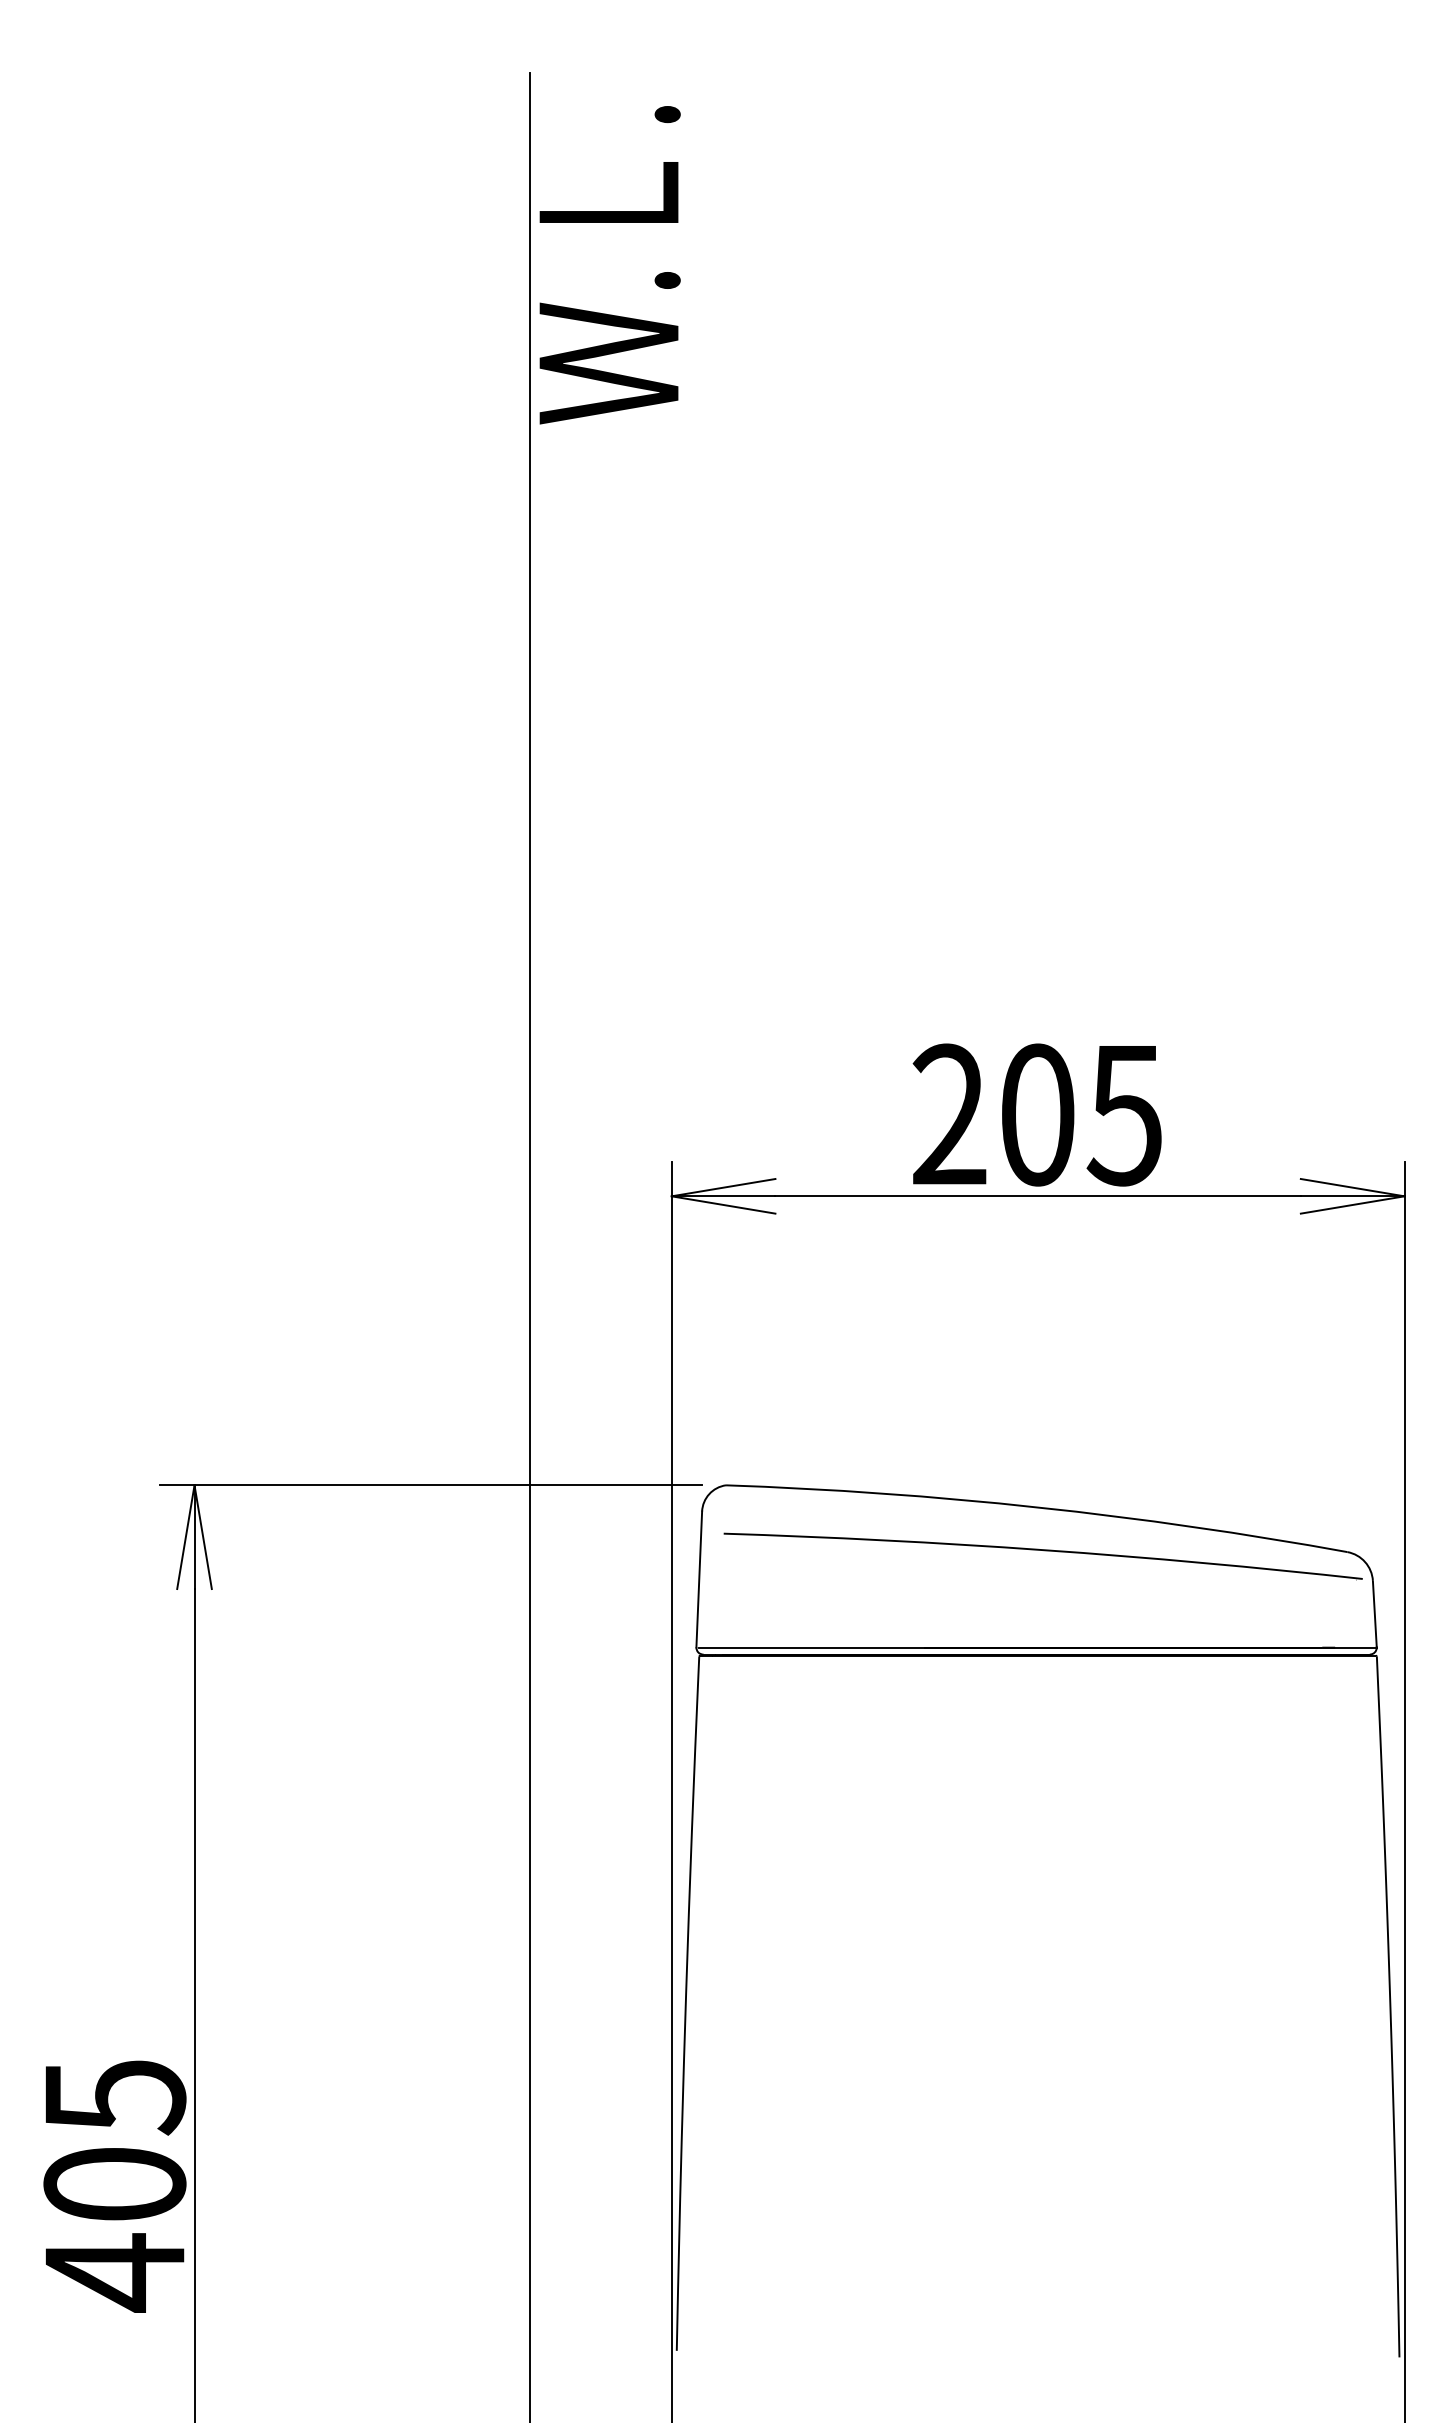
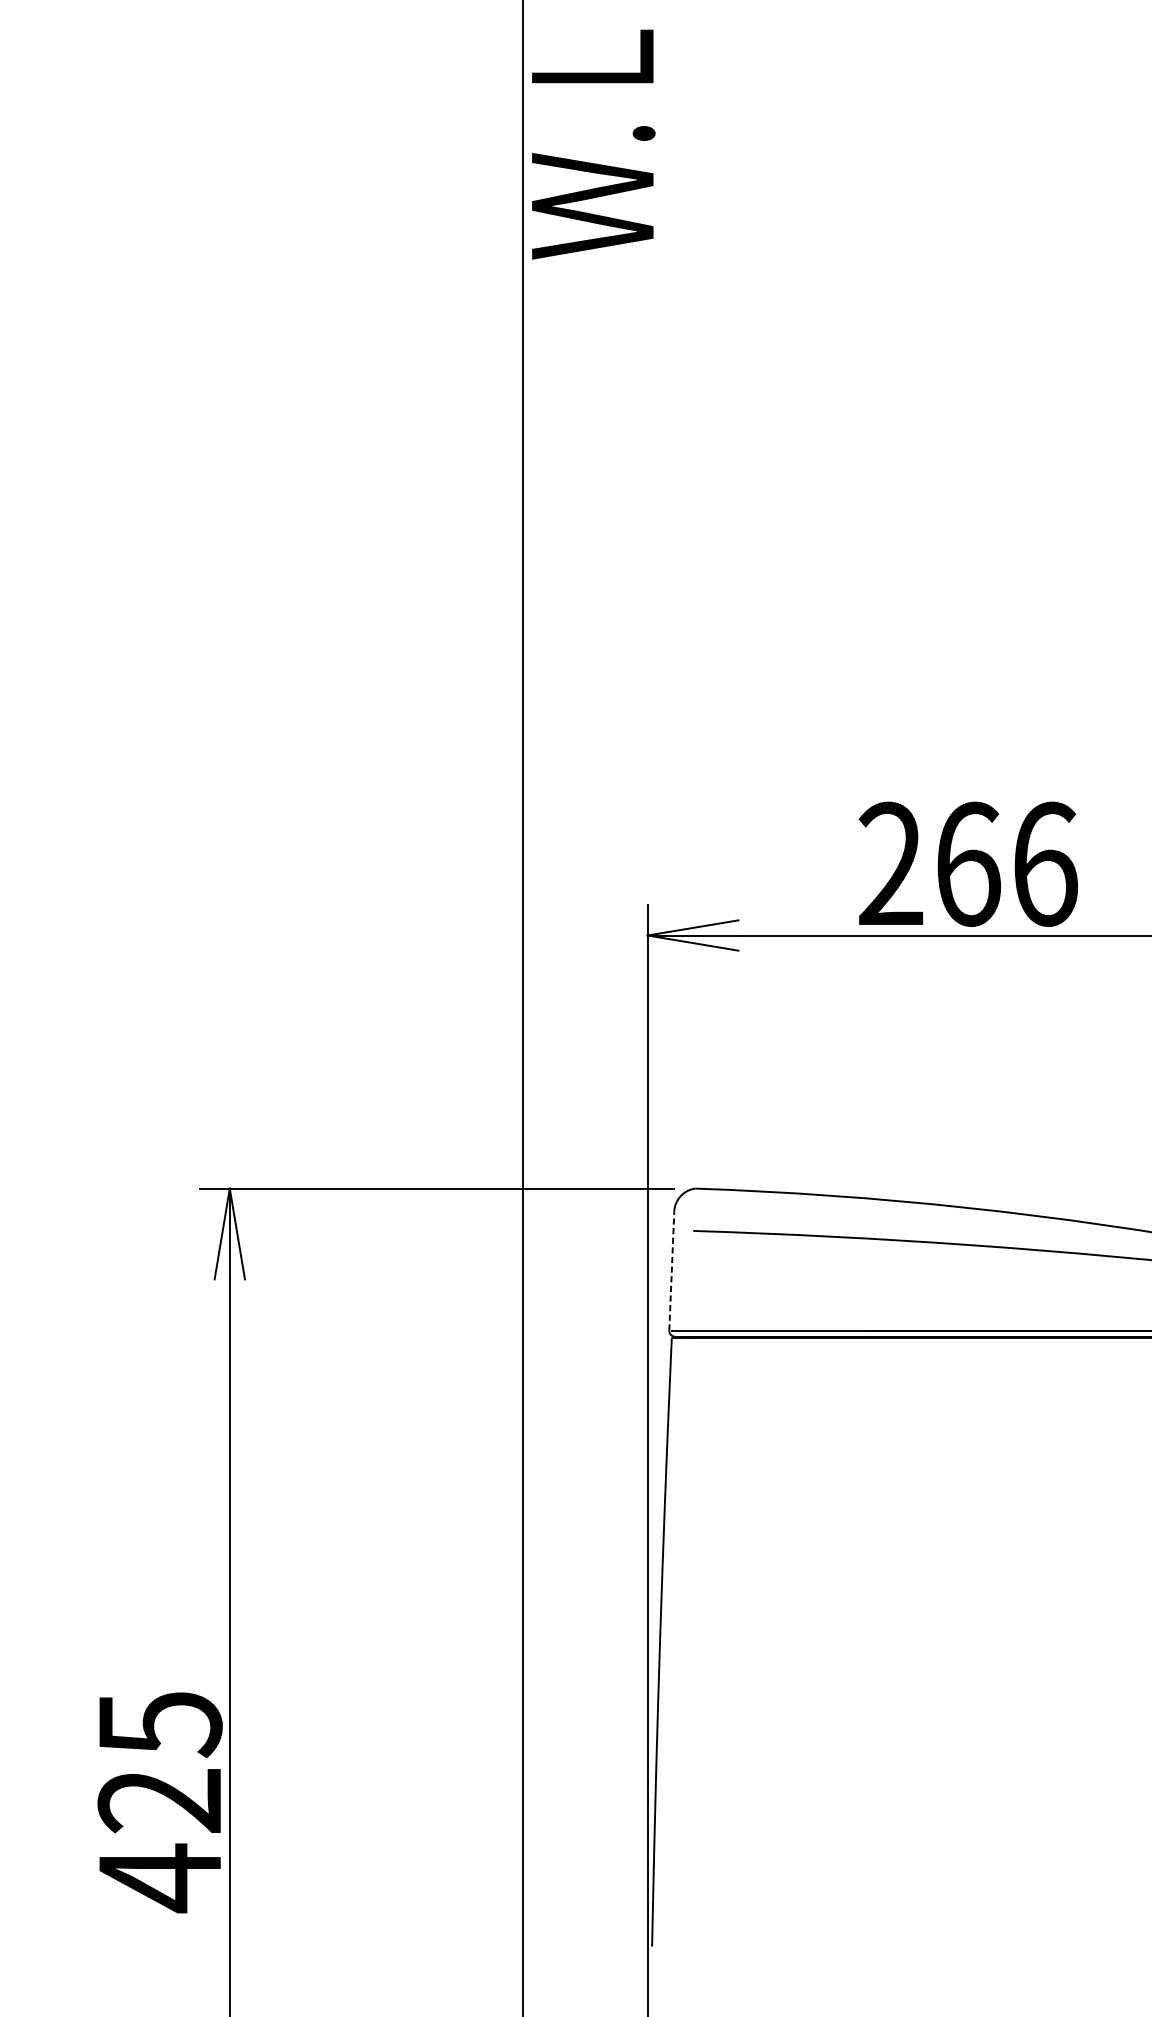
text: (1082, 1114) -> (1007, 863), 205 -> 266
line: (699, 1579) -> (672, 1271), solid -> dashed
text: (114, 2184) -> (159, 1800), 405 -> 425

